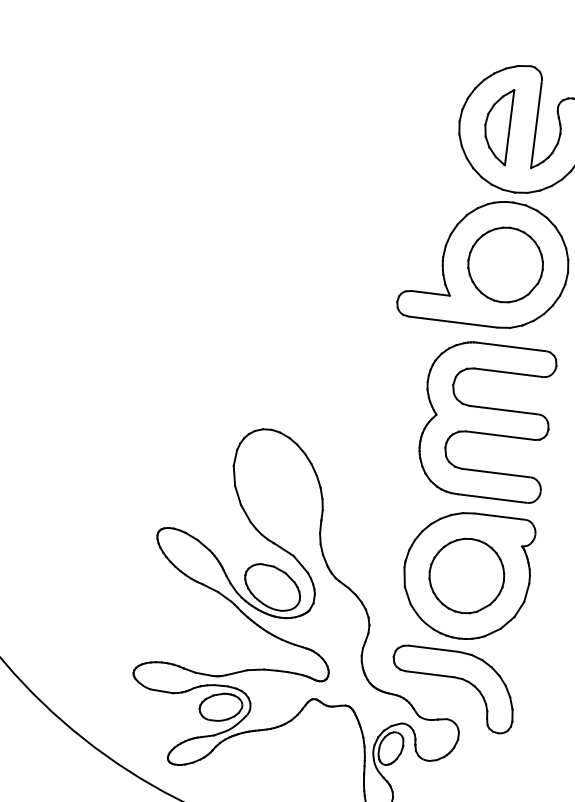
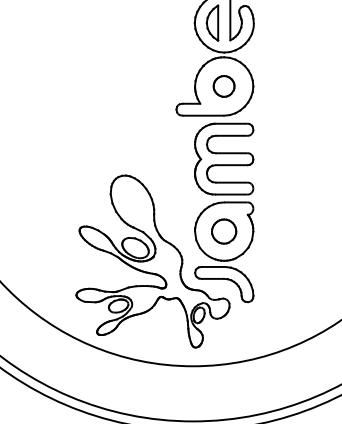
part: (504, 264) -> (223, 86), size x0.6
part: (465, 575) -> (223, 231), size x0.7

